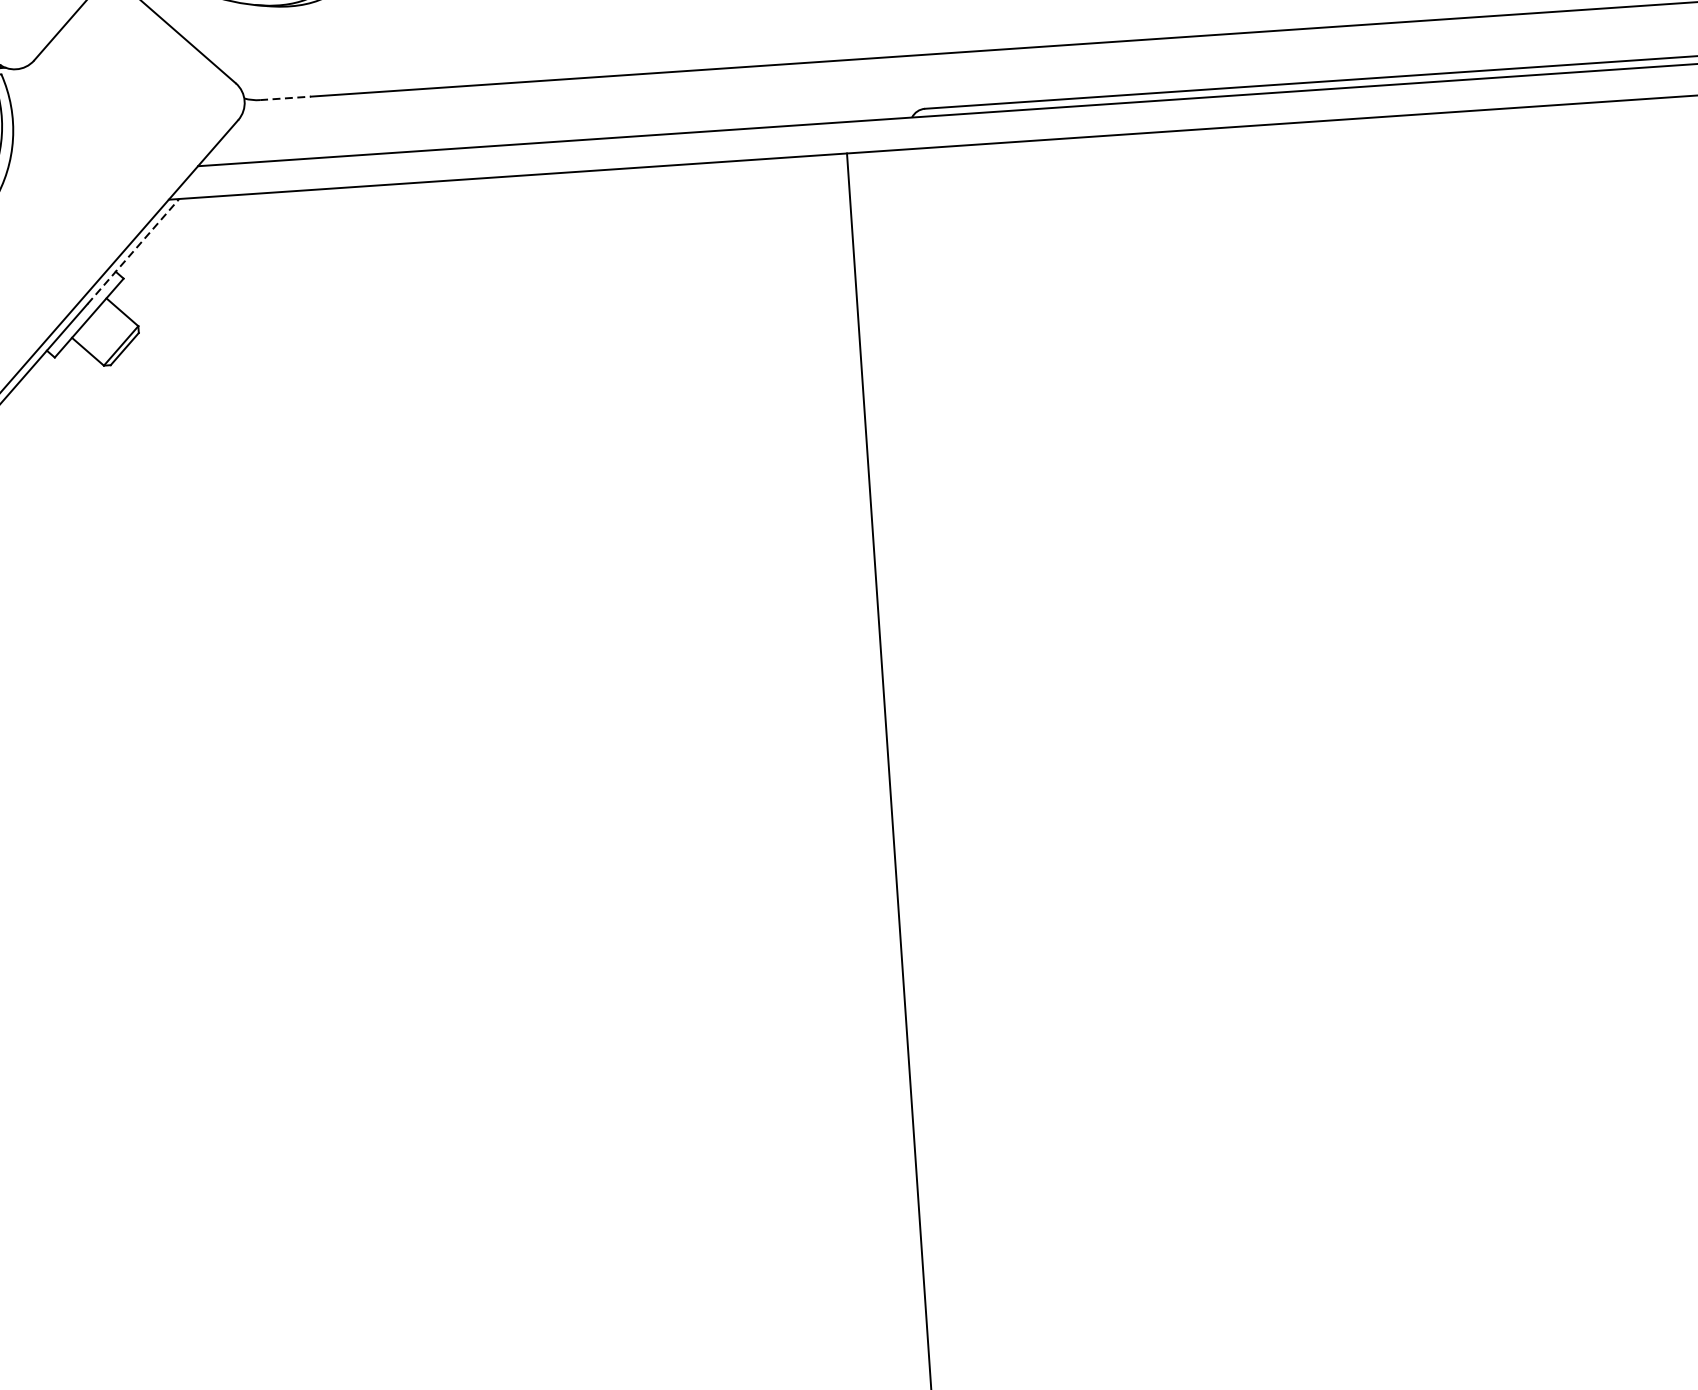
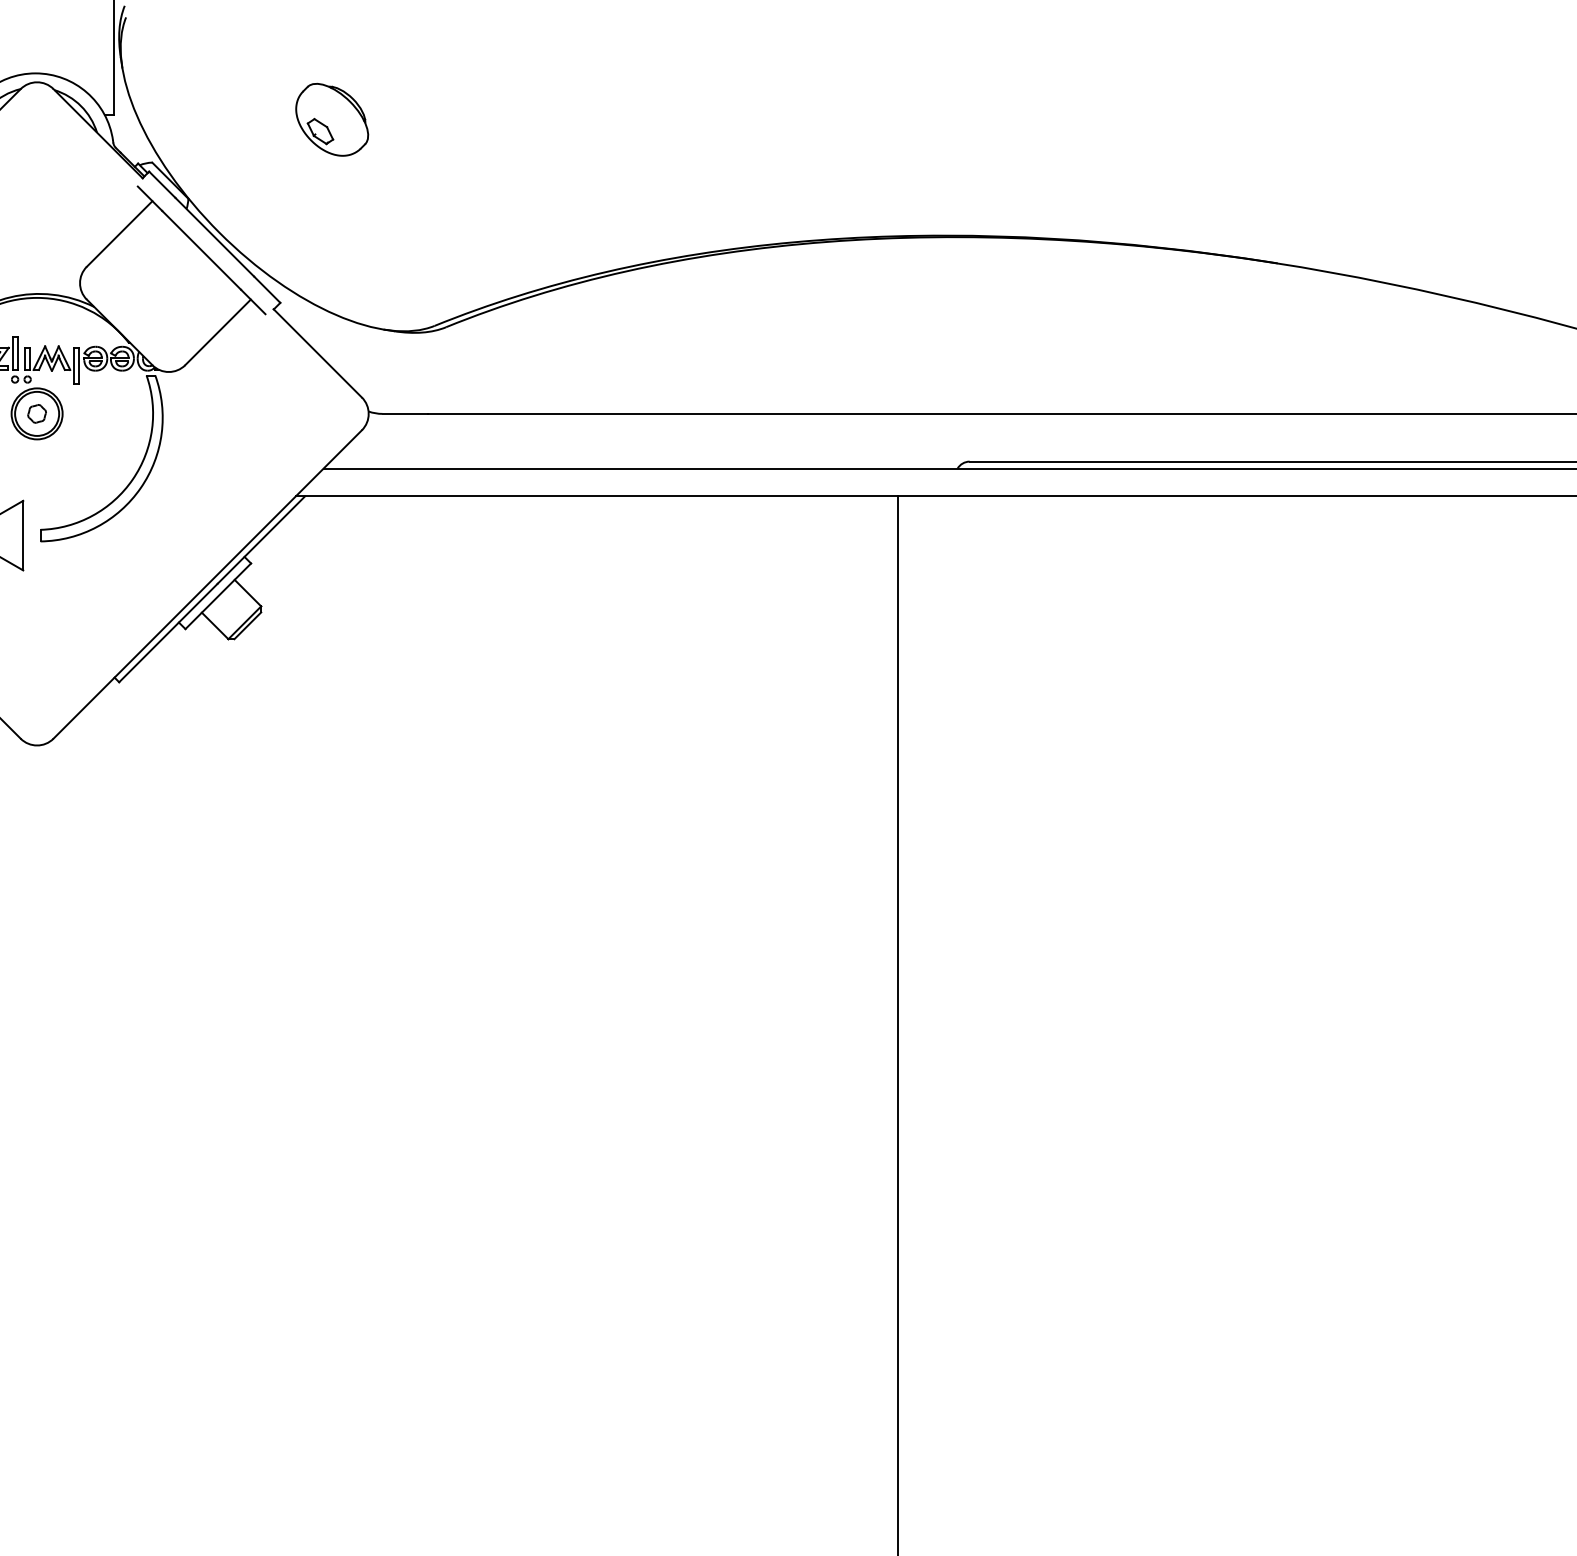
line: (286, 97) -> (405, 413), dashed -> solid
line: (133, 251) -> (261, 540), dashed -> solid

